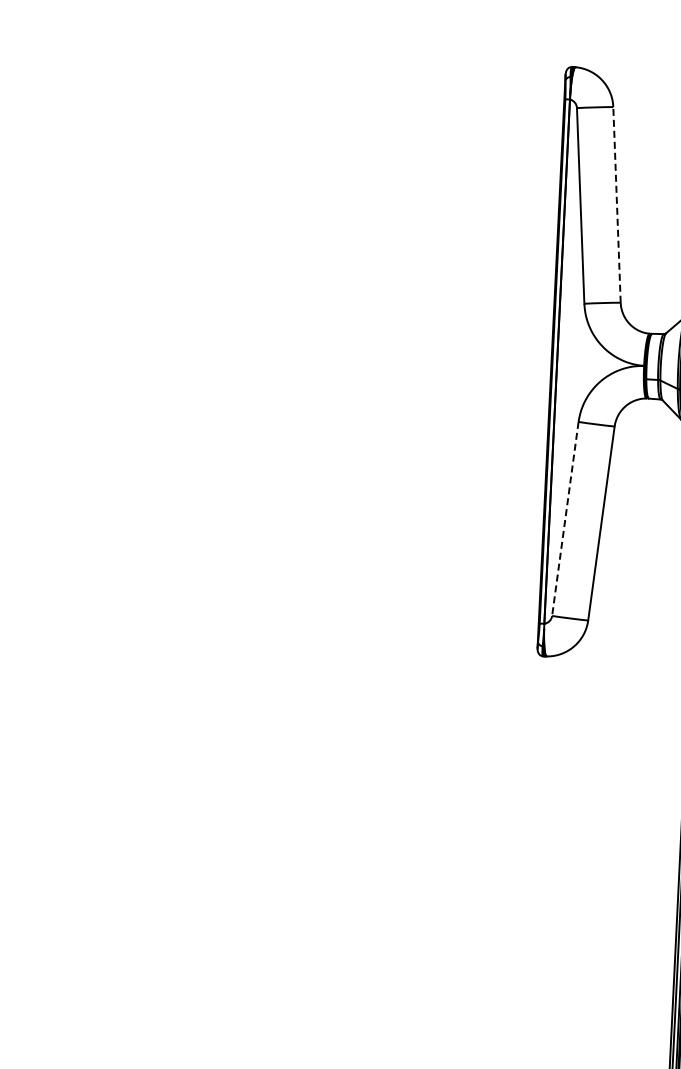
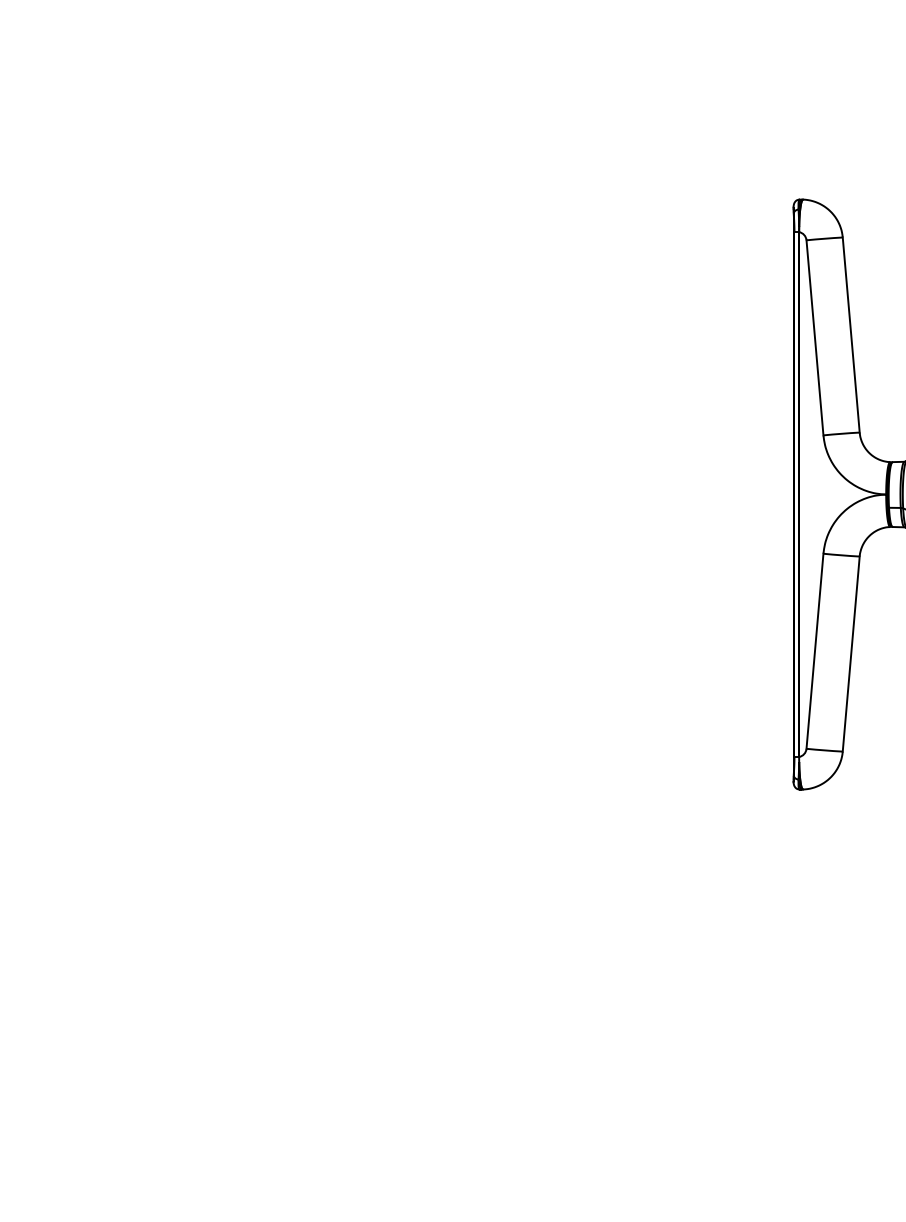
line: (617, 205) -> (851, 335), dashed -> solid
line: (564, 519) -> (814, 651), dashed -> solid

